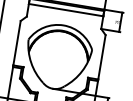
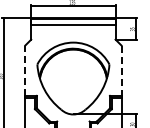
line: (17, 43) -> (25, 70), solid -> dashed
line: (101, 57) -> (121, 71), solid -> dashed

